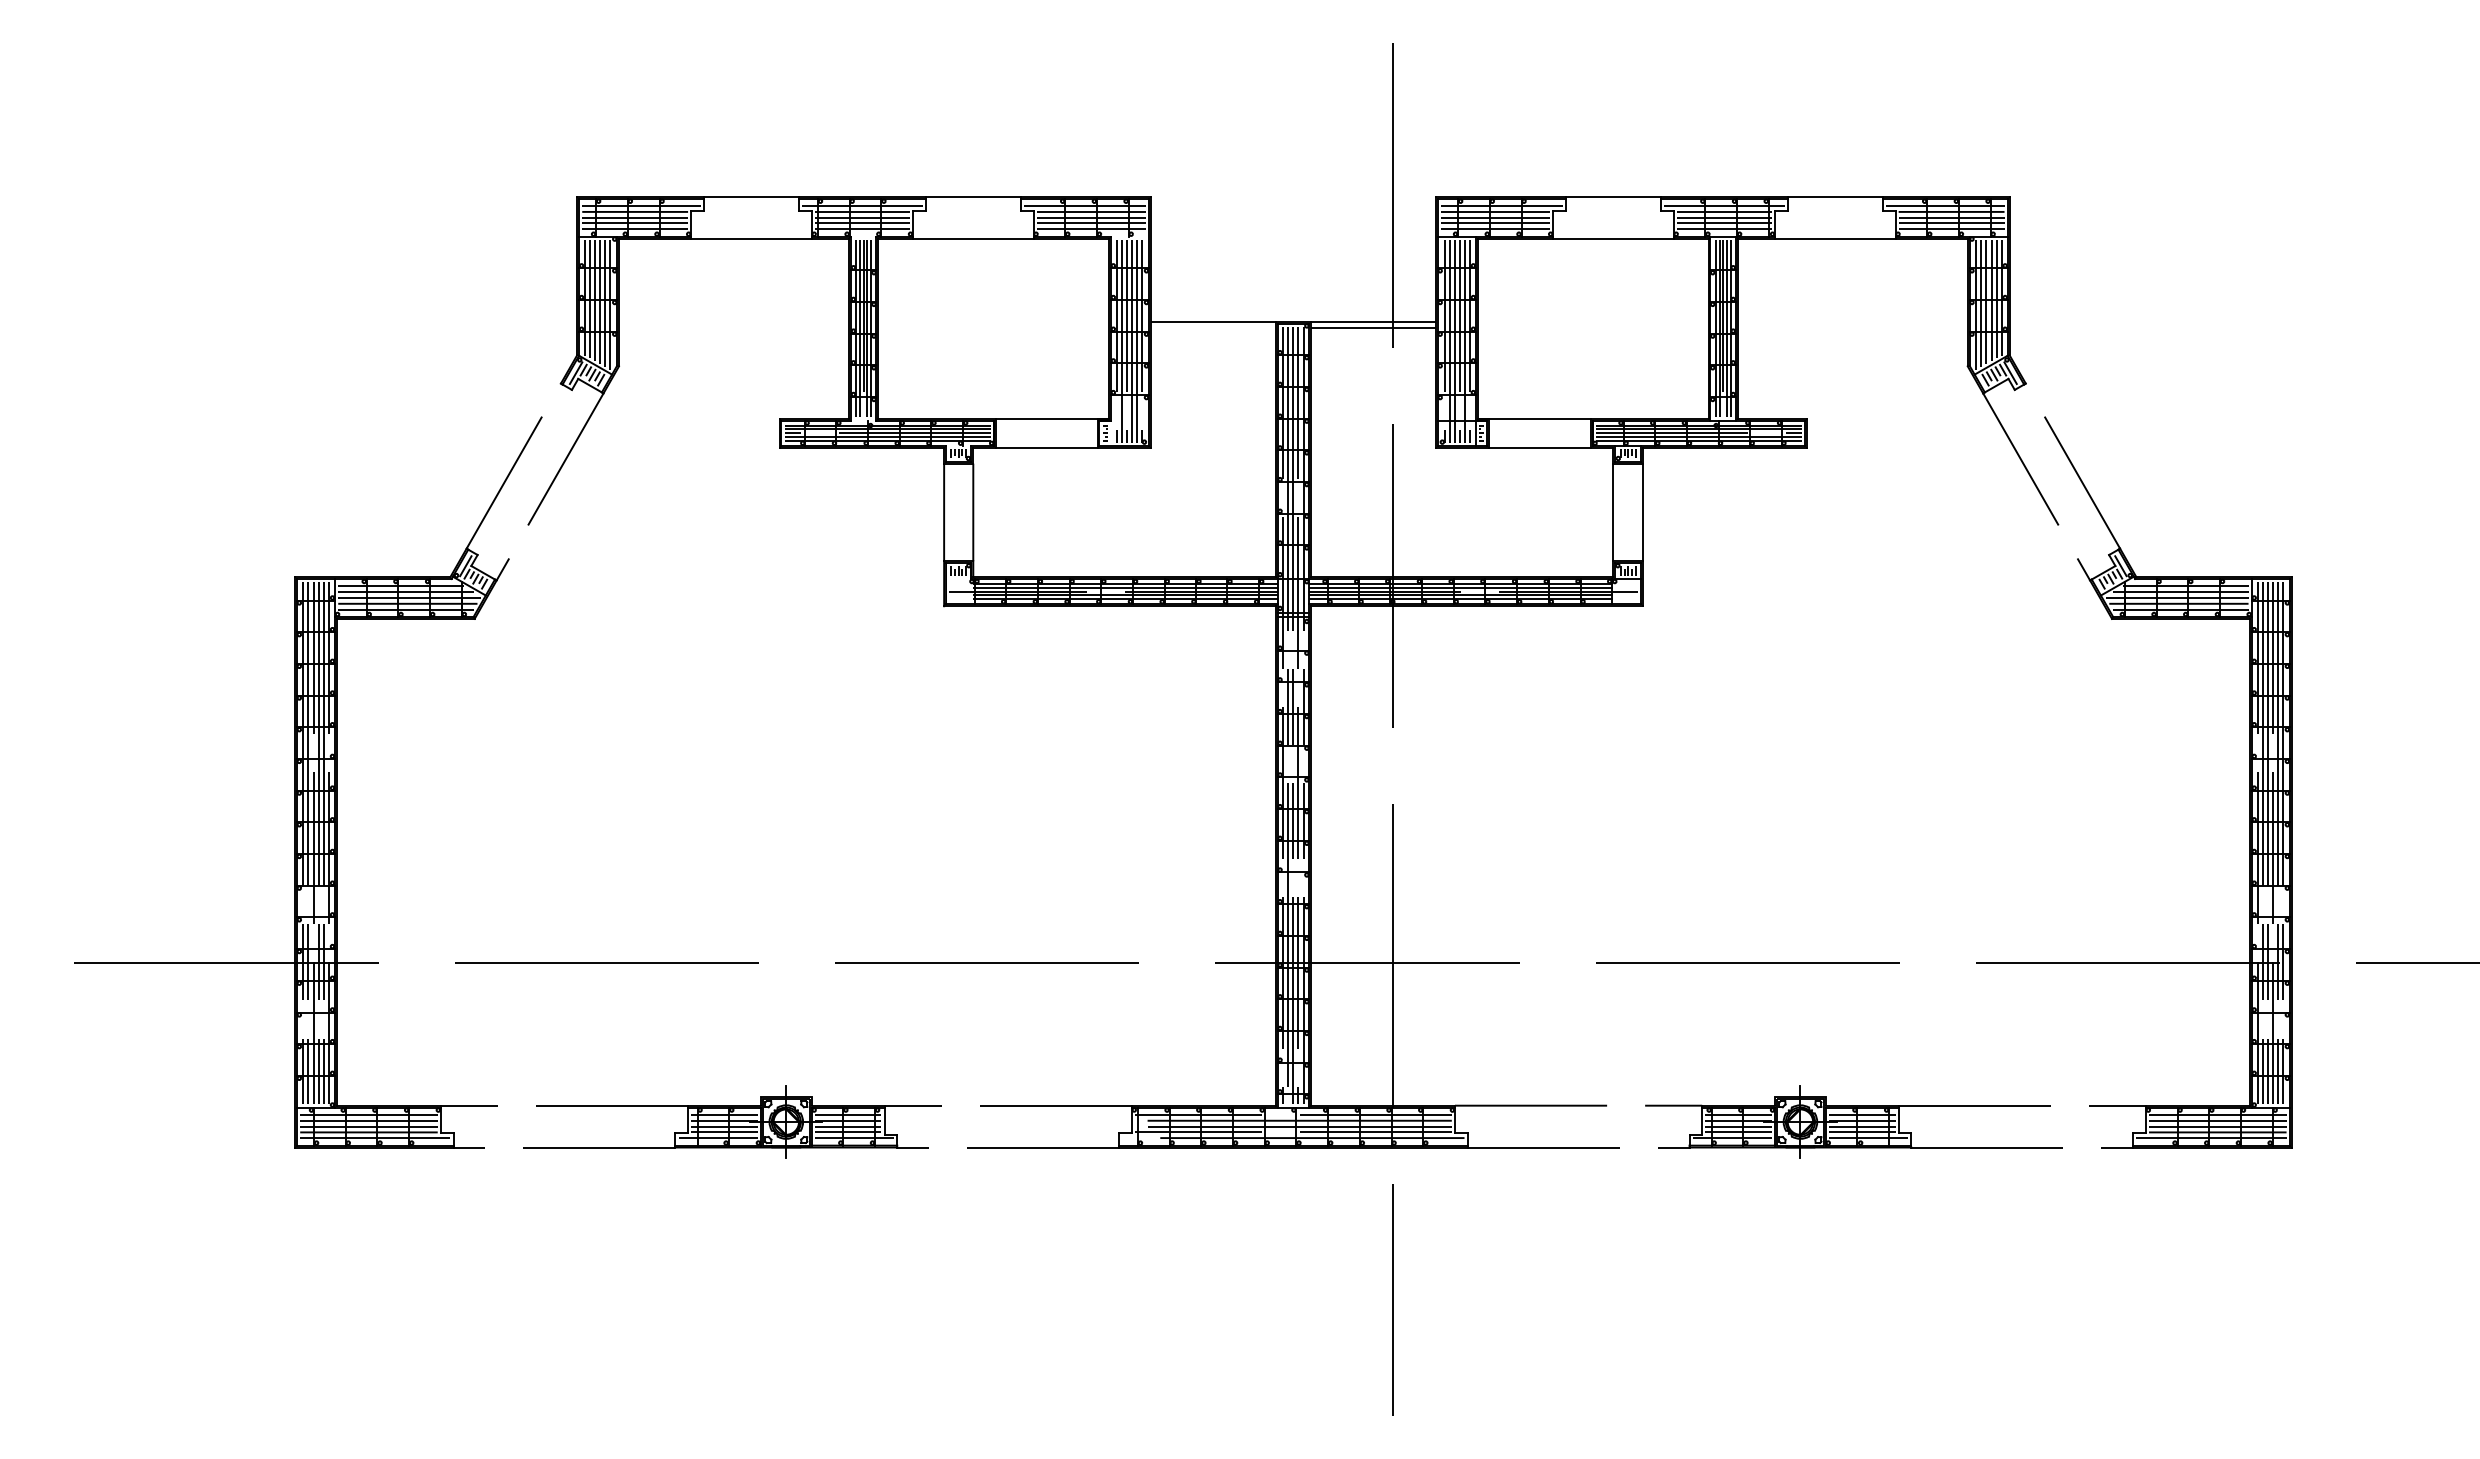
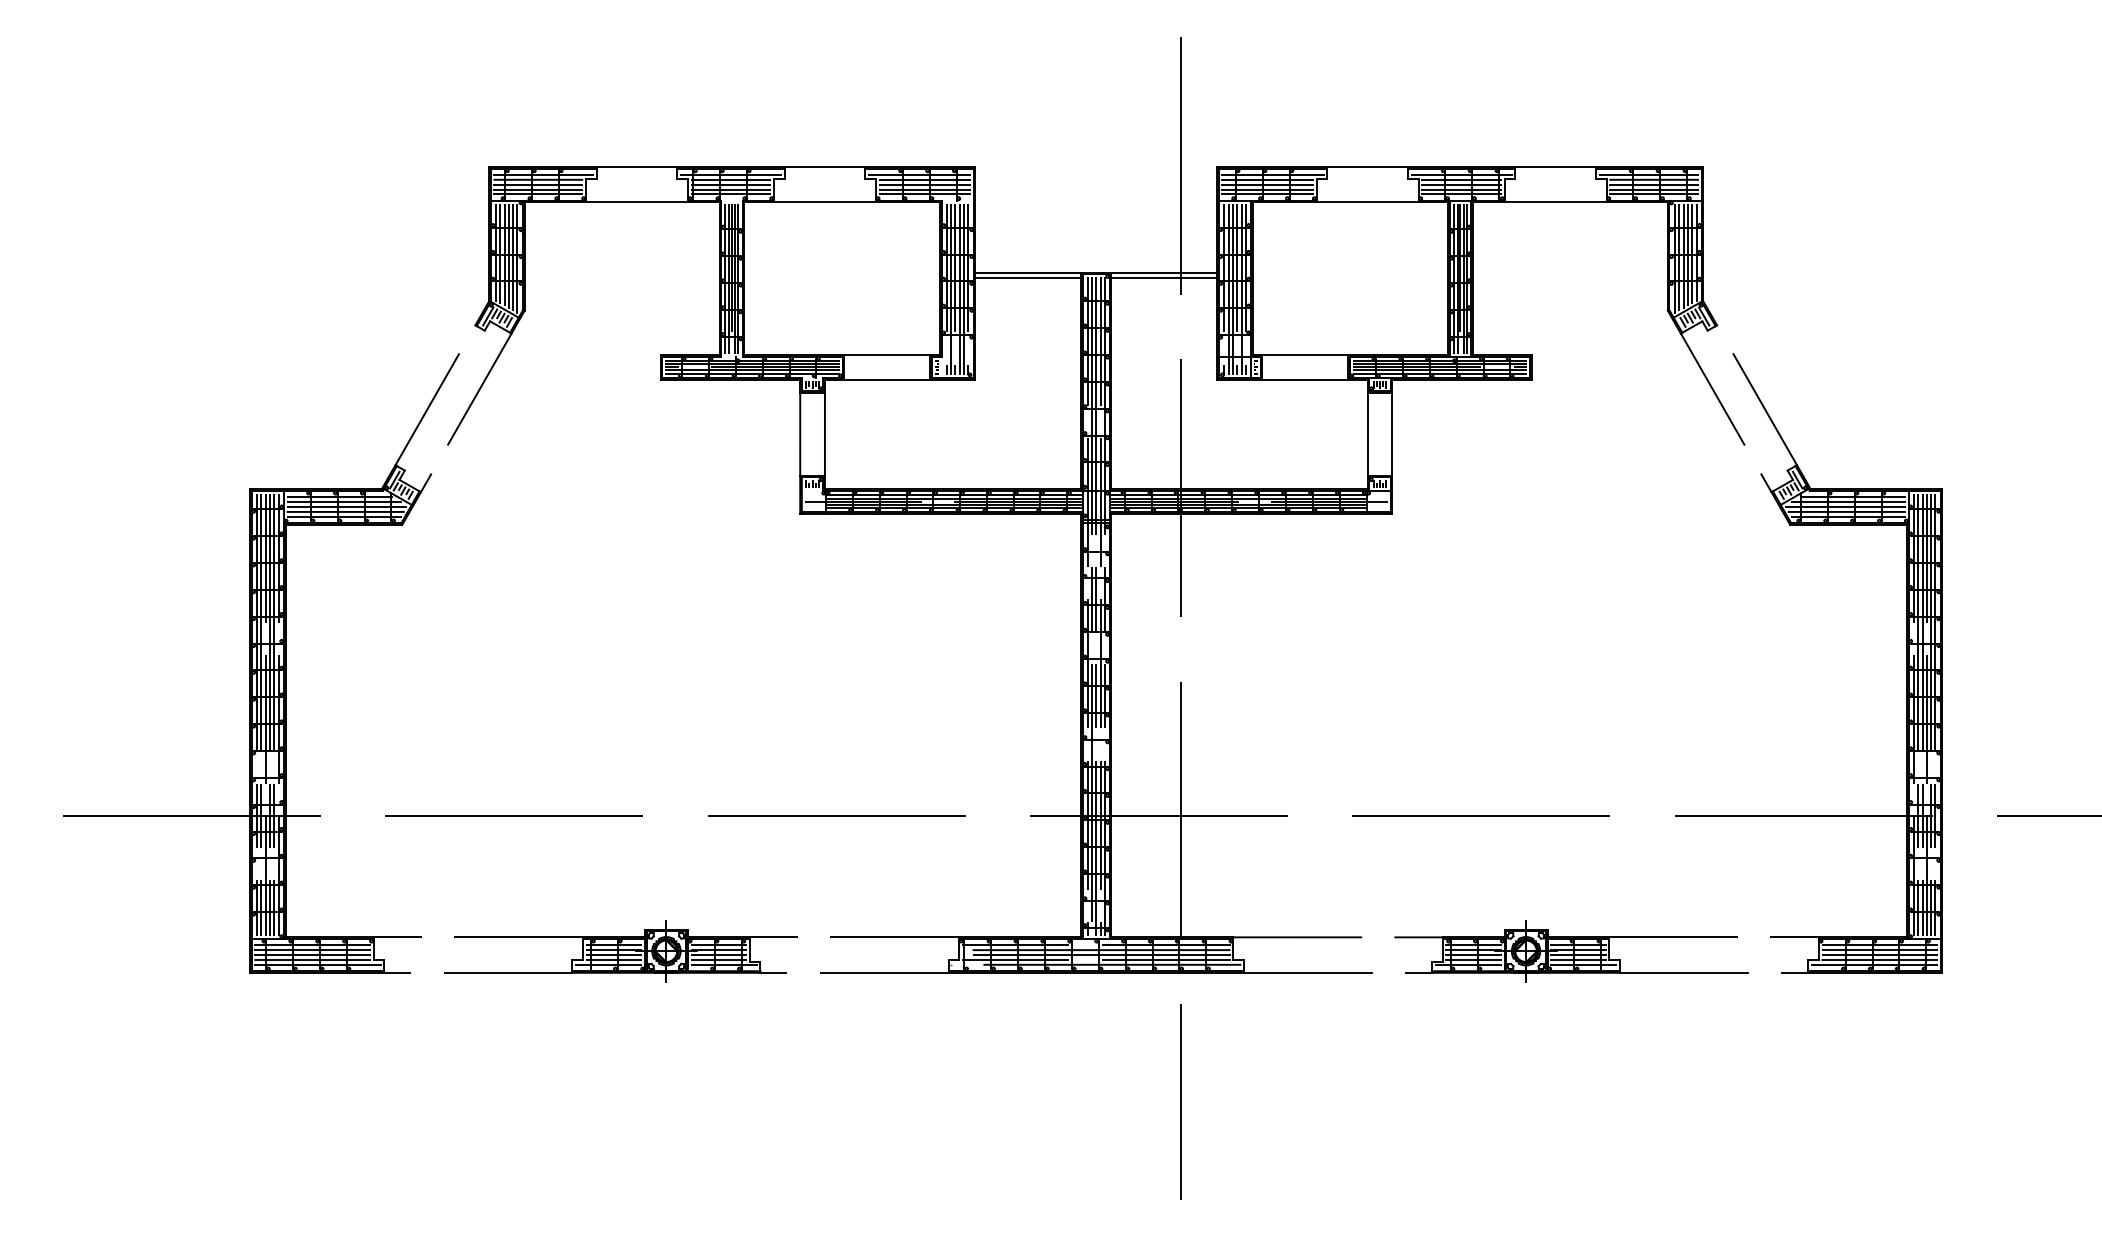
line: (1213, 328) -> (1028, 278), added

